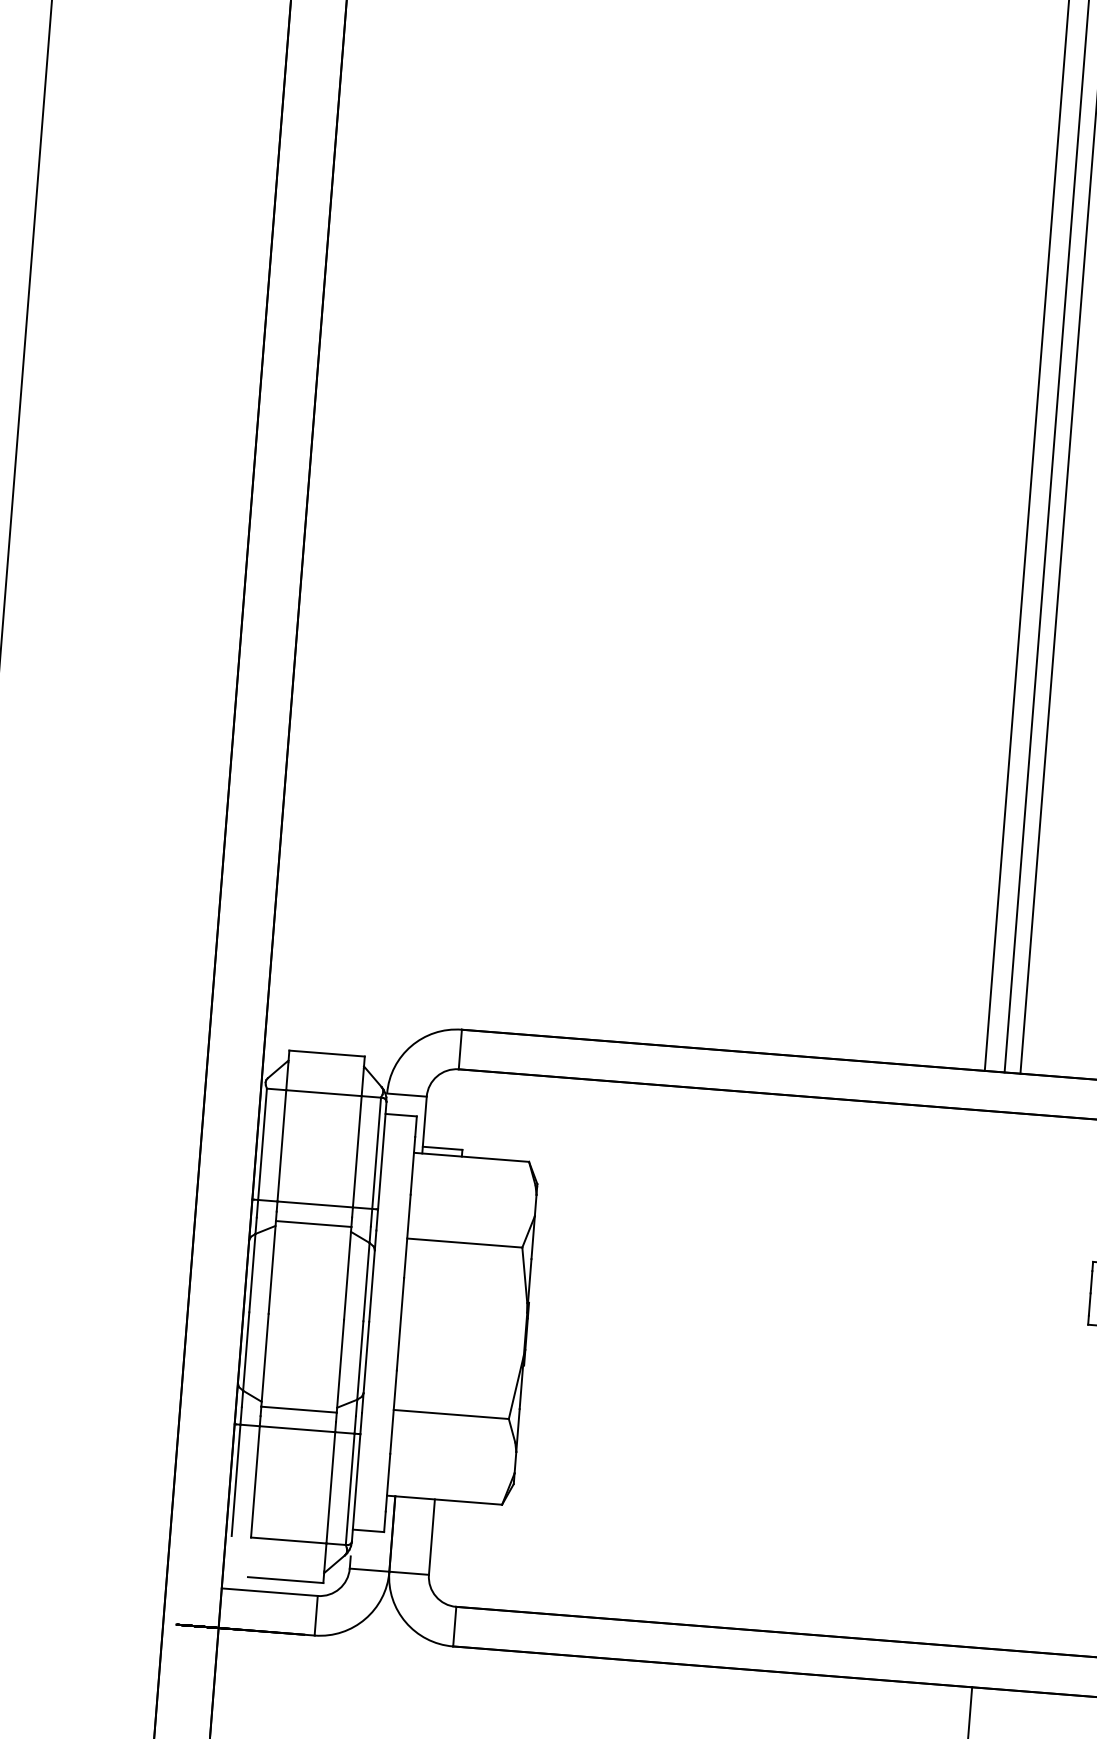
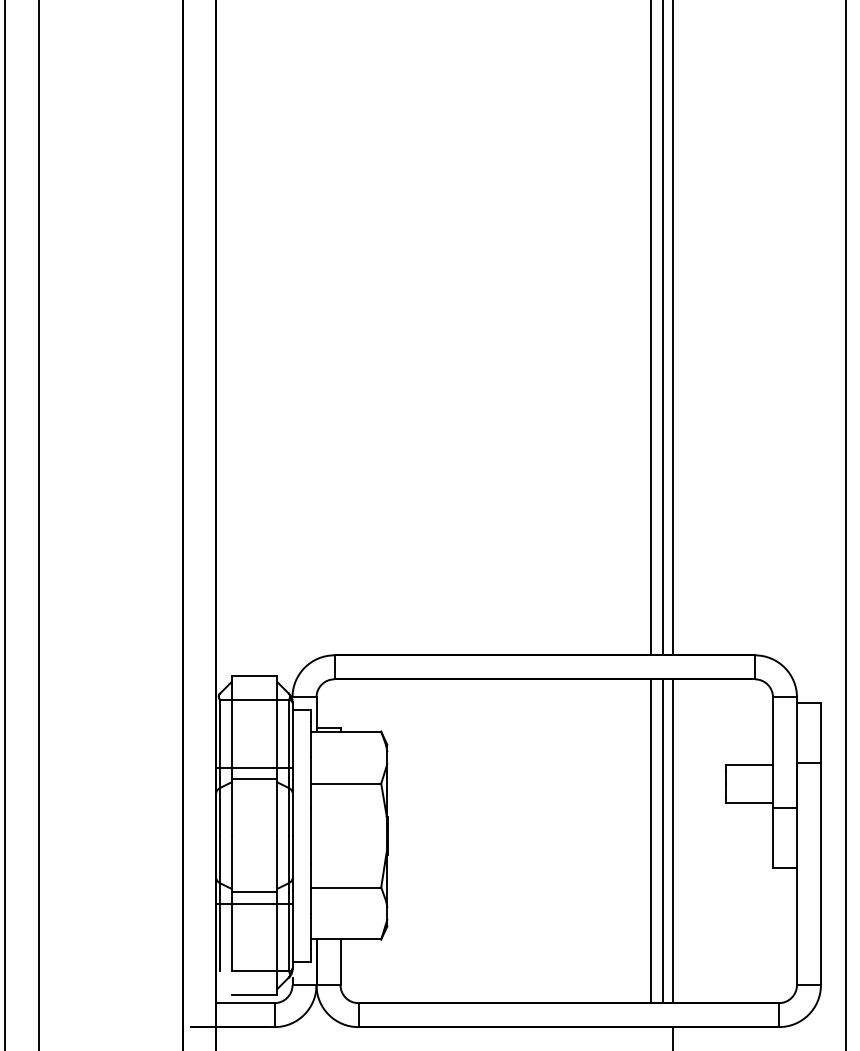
line: (960, 1378) -> (651, 841), added
line: (980, 1379) -> (663, 841), added
line: (995, 1379) -> (672, 840), added

